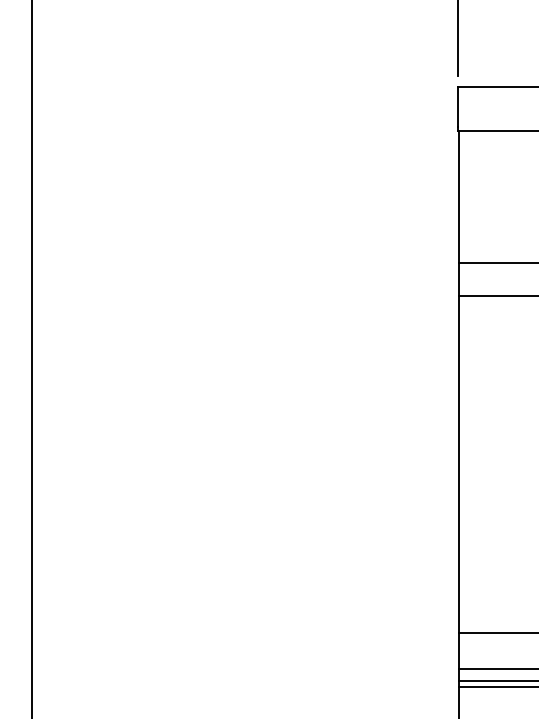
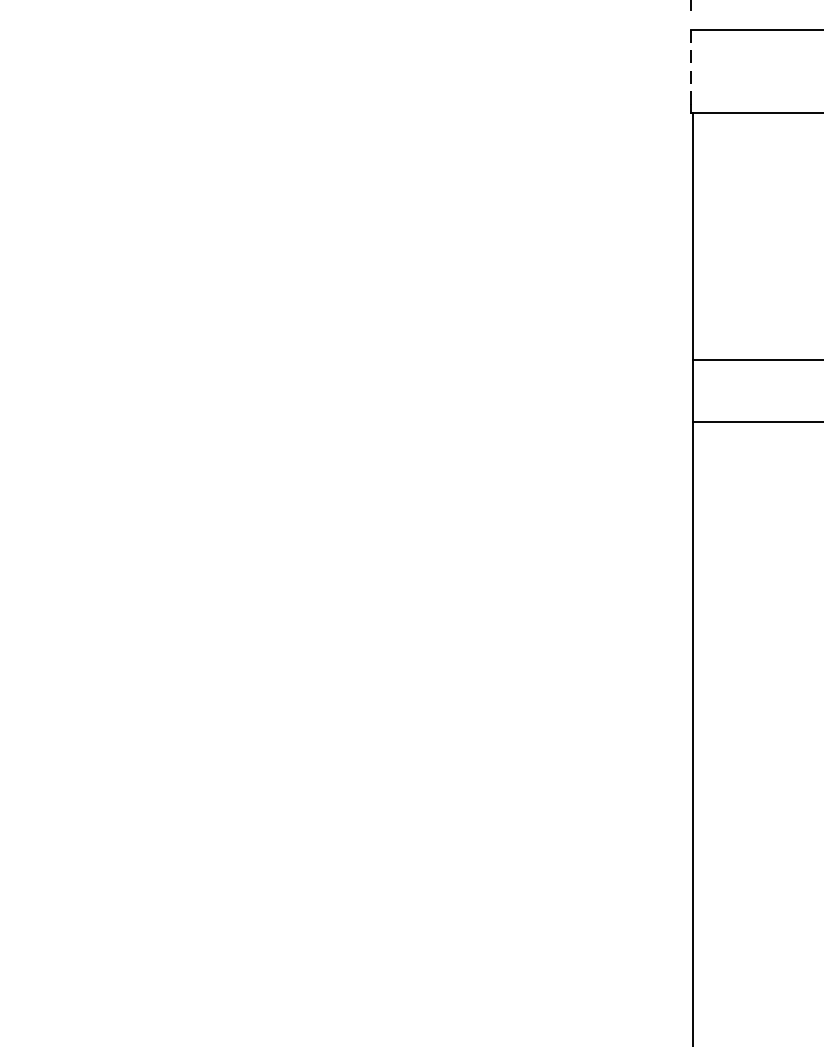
line: (458, 106) -> (691, 66), solid -> dashed

